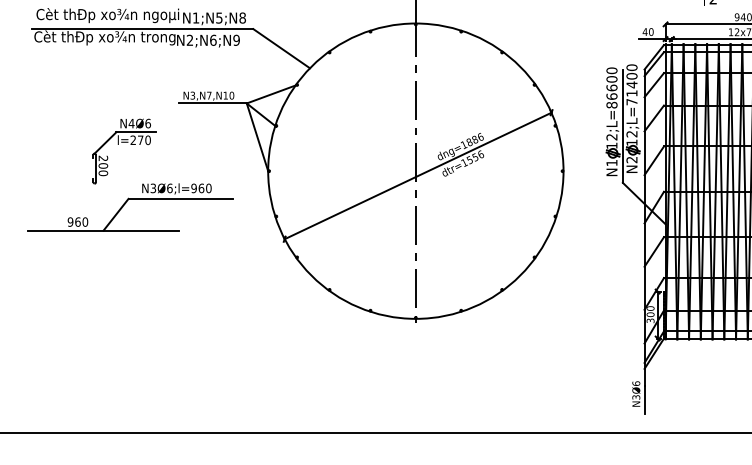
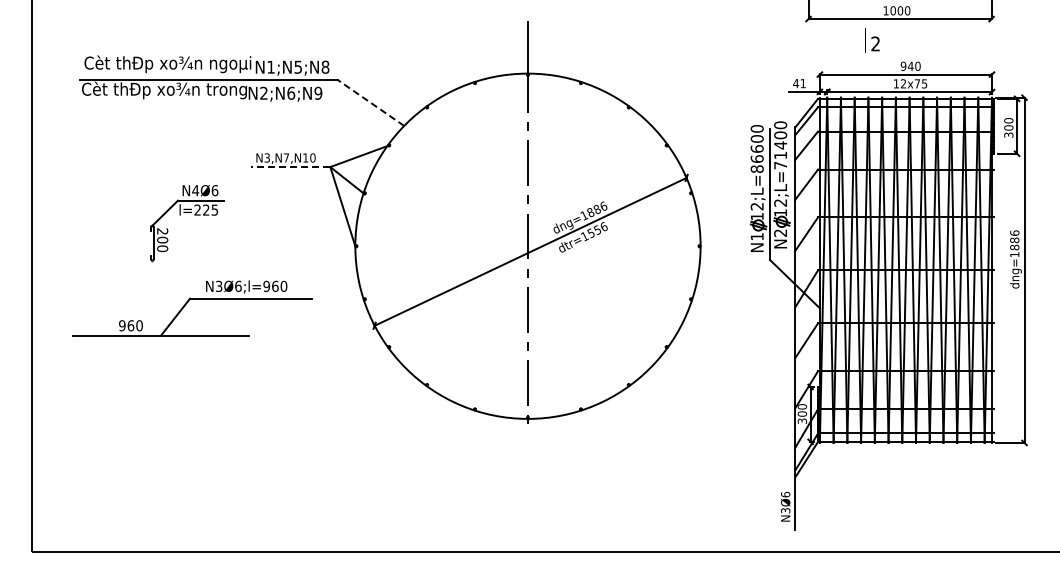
text: (651, 31) -> (803, 83), 40 -> 41
line: (281, 48) -> (370, 102), solid -> dashed
line: (212, 103) -> (290, 167), solid -> dashed
text: (144, 139) -> (210, 209), l=270 -> l=225
part: (126, 203) -> (187, 303), moved

